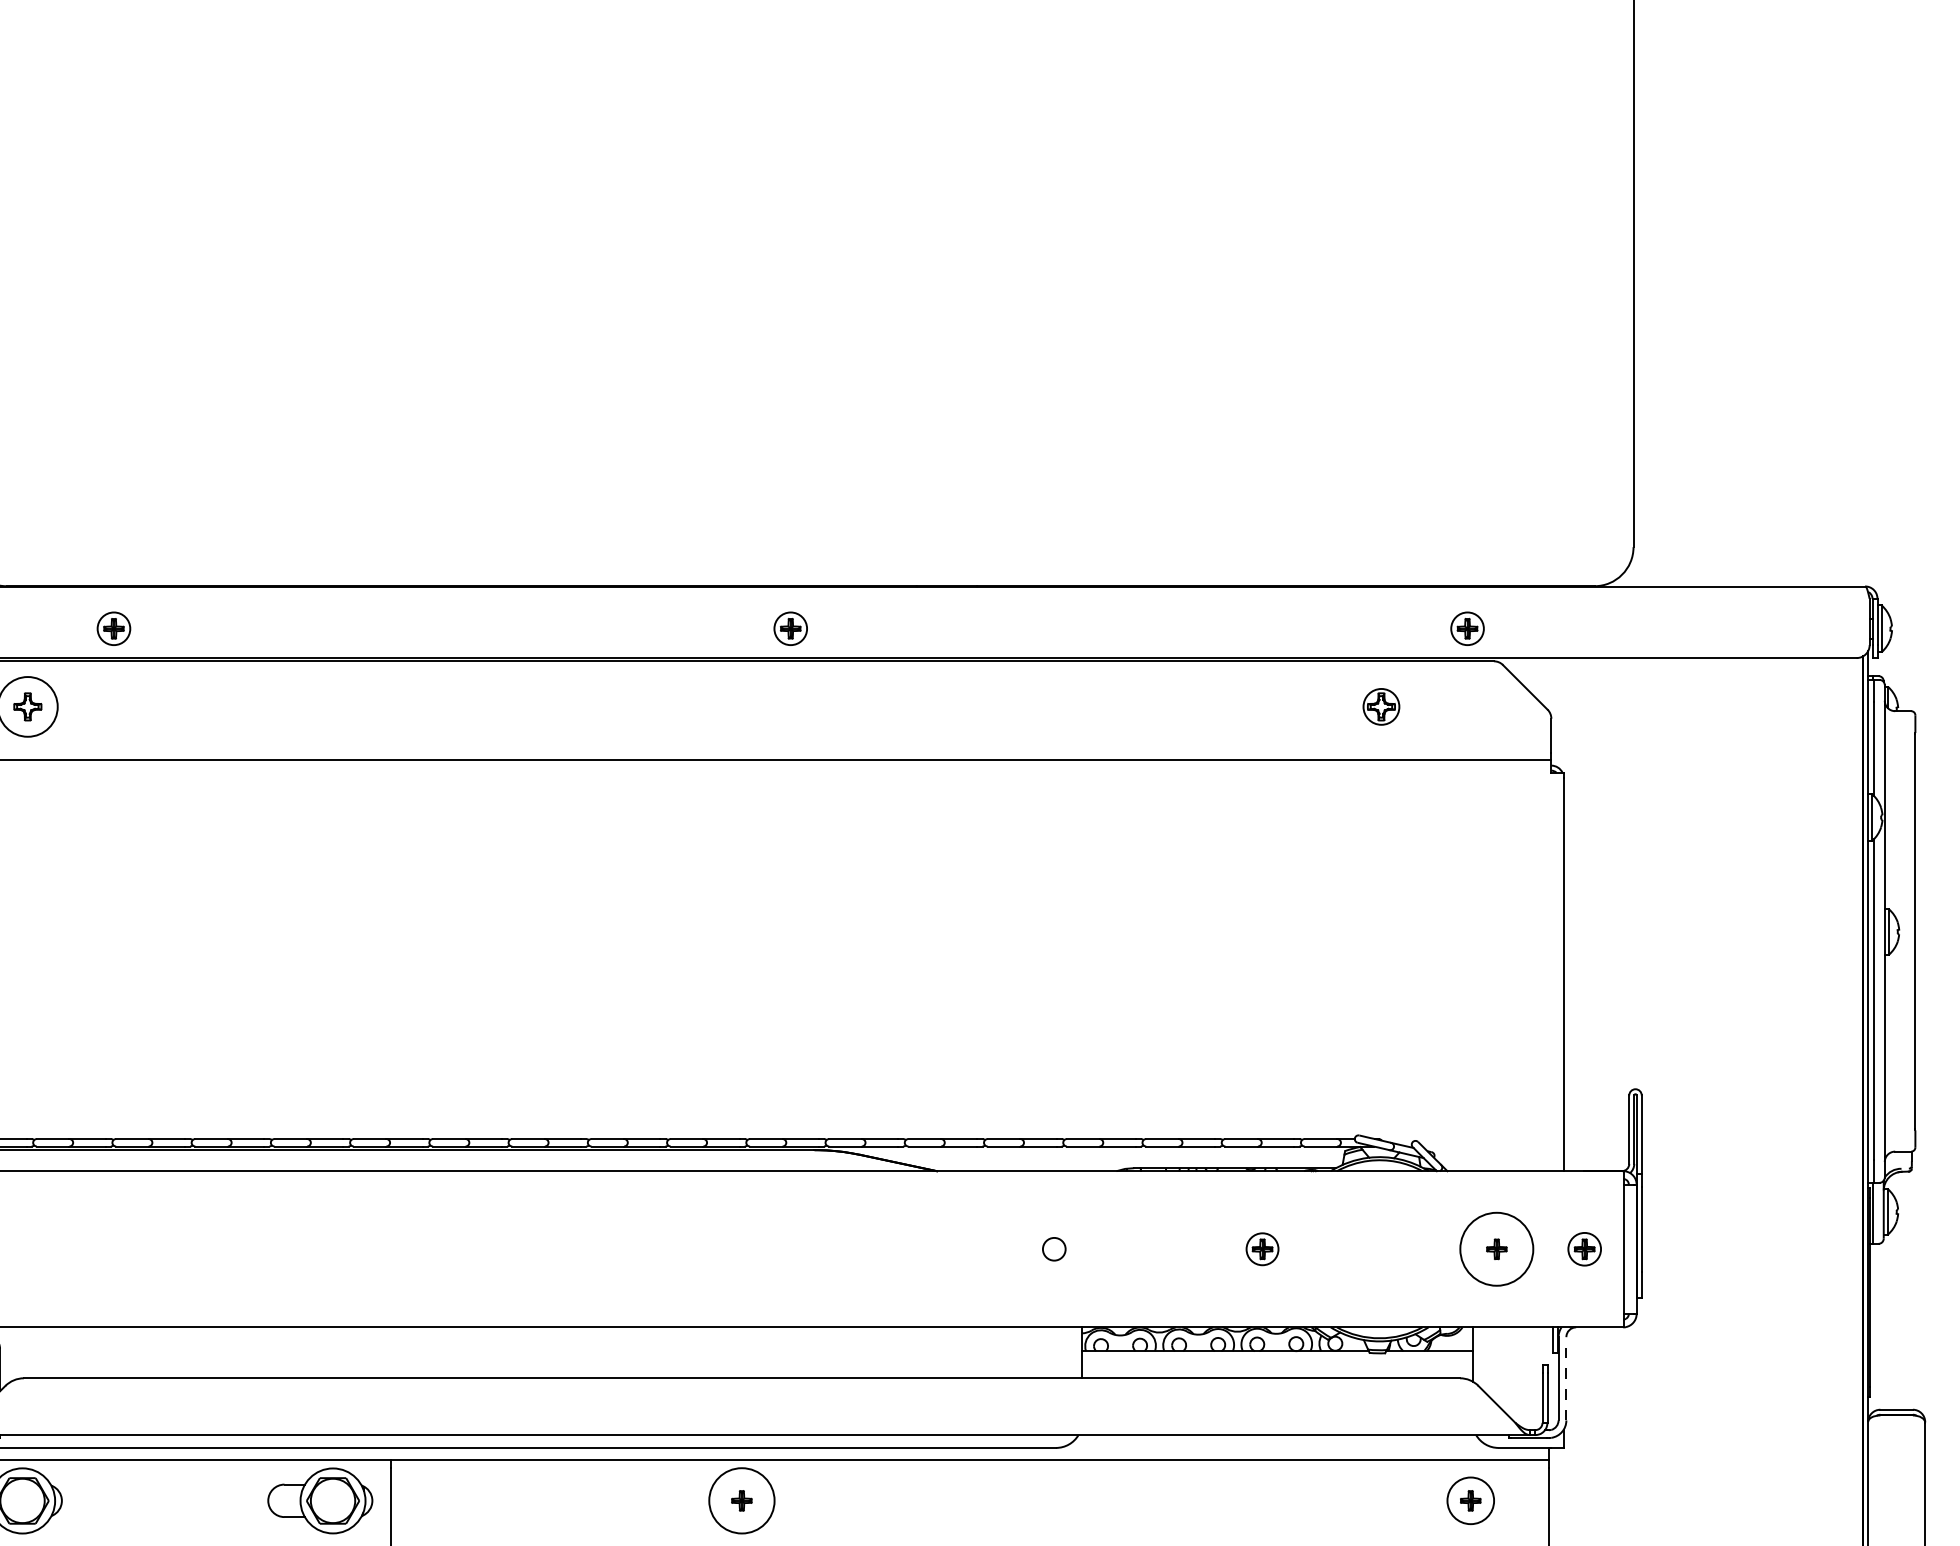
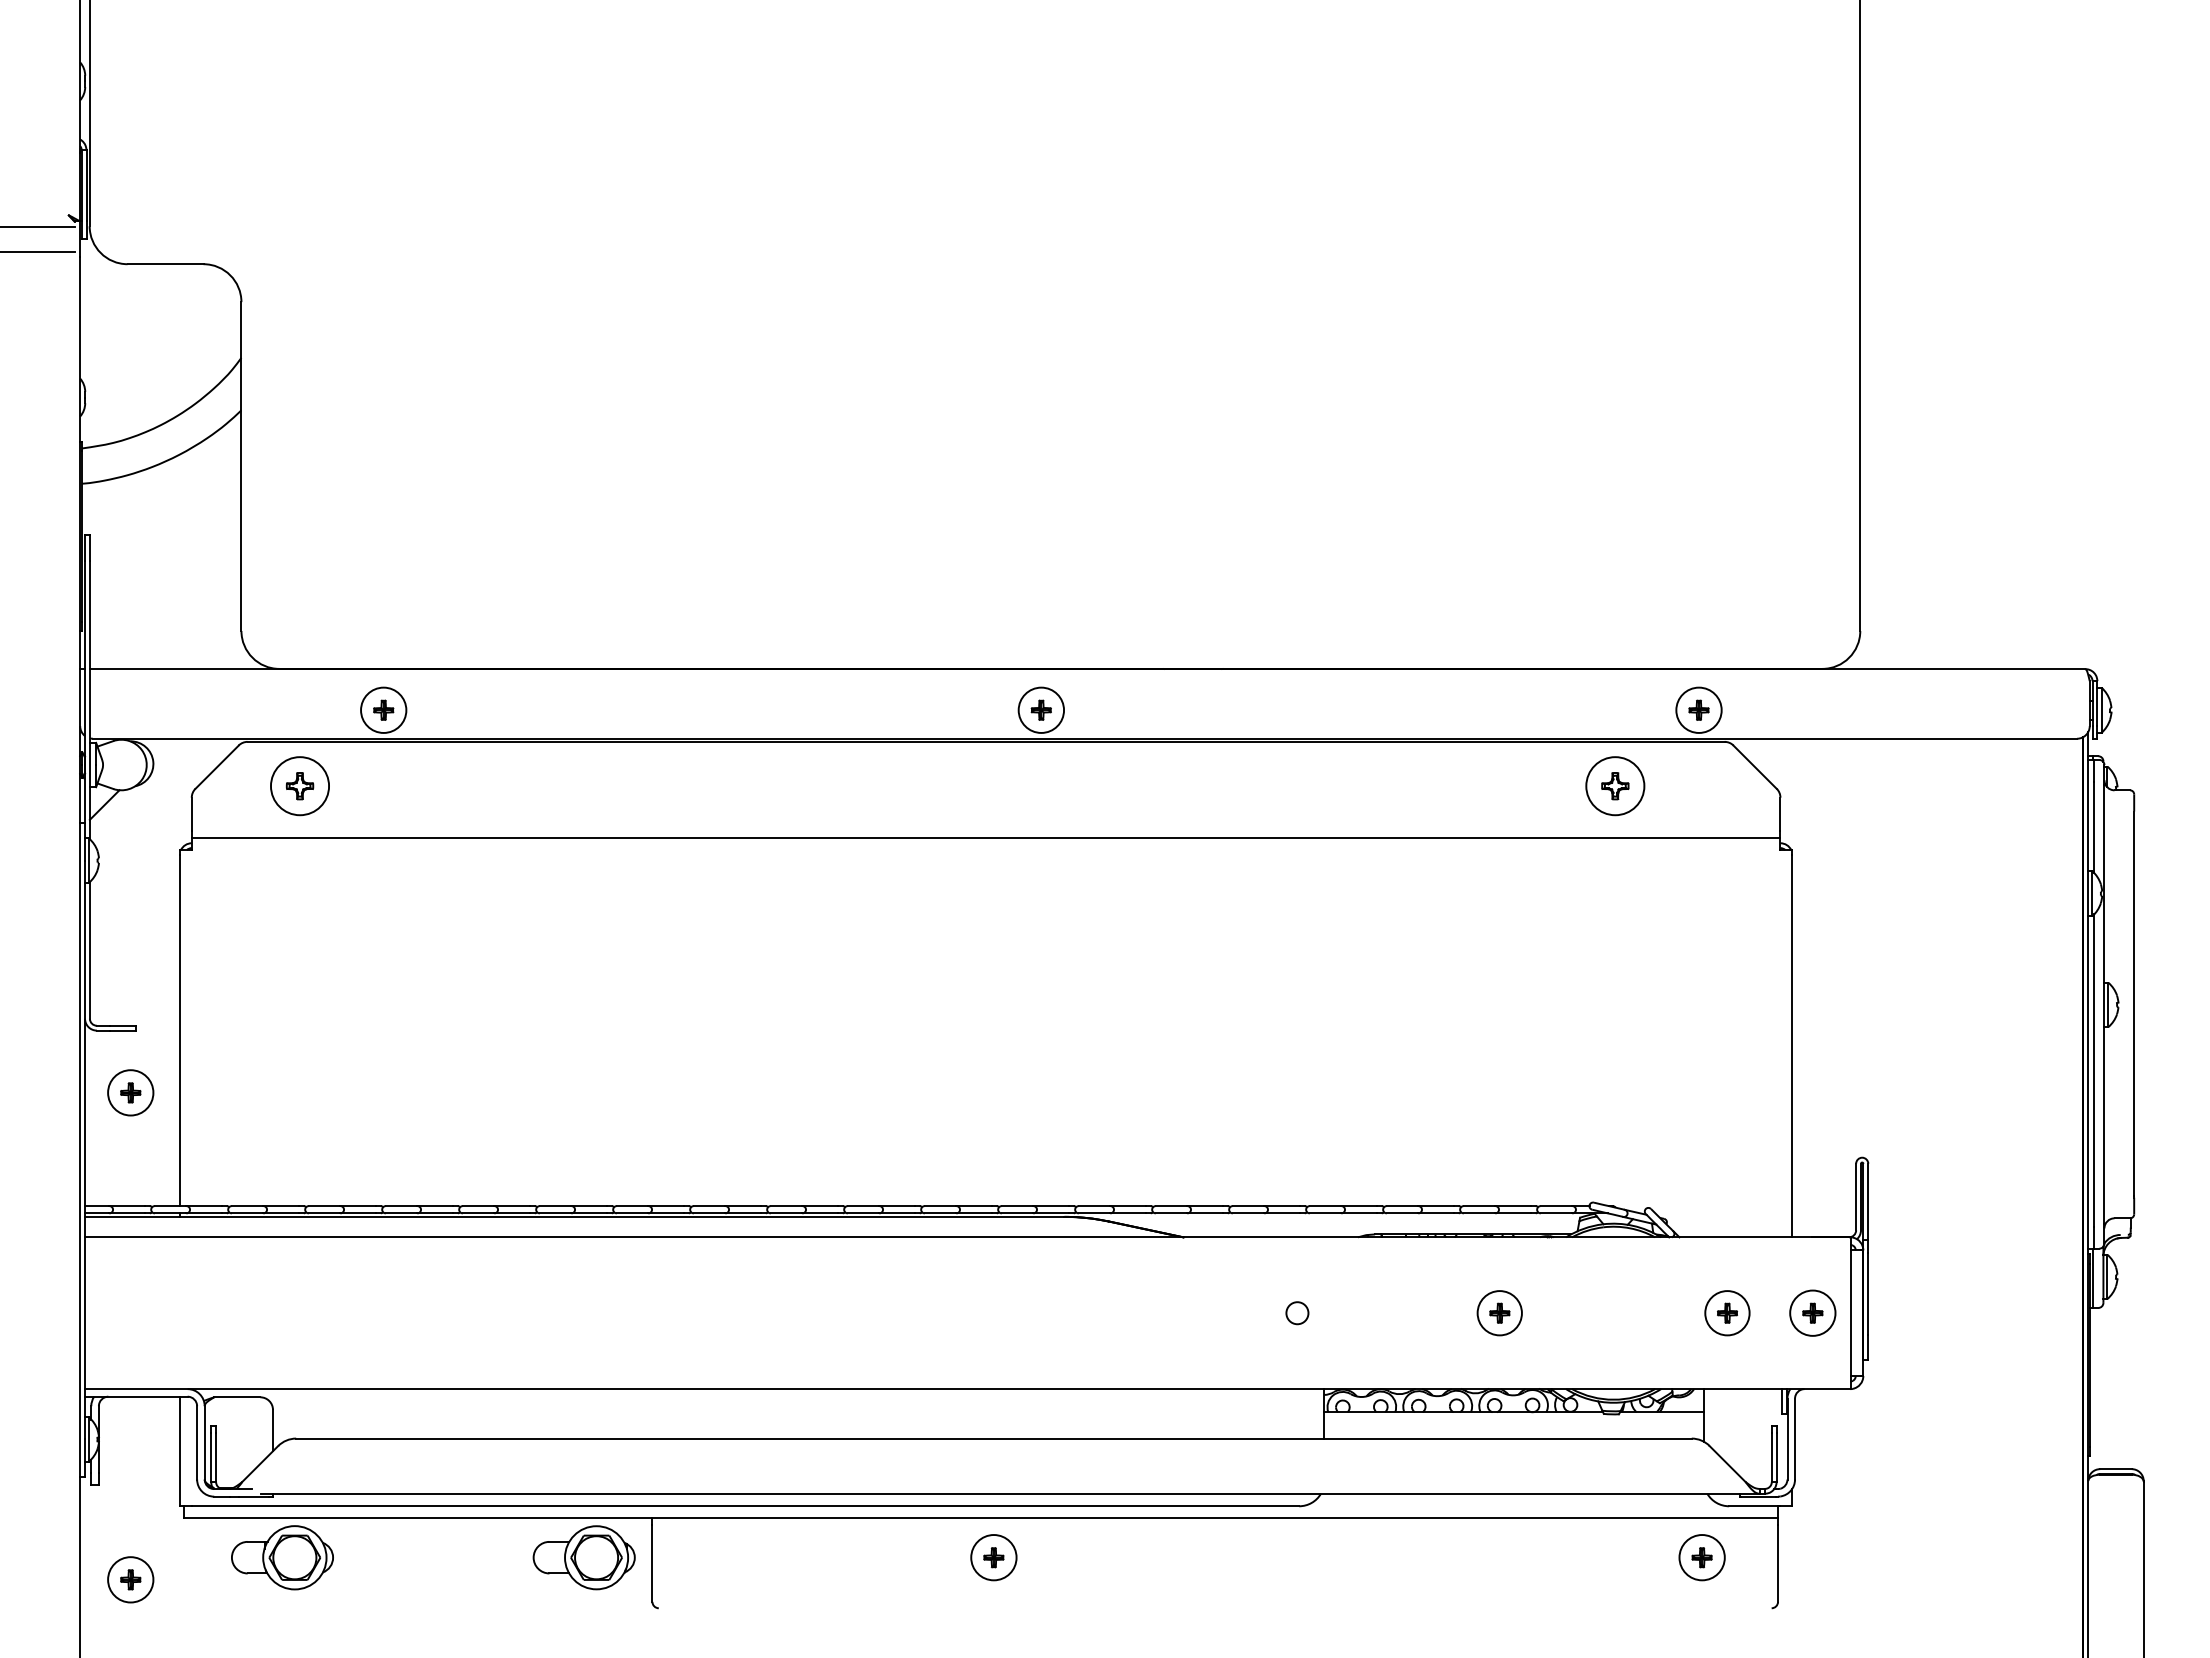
circle: (113, 627) -> (383, 709), size x1.43
circle: (790, 627) -> (1041, 709), size x1.43
circle: (1467, 627) -> (1698, 709), size x1.43
circle: (1381, 707) -> (1615, 786), size x1.67
circle: (1584, 1248) -> (1812, 1312), size x1.43
circle: (1262, 1249) -> (1499, 1313), size x1.43
circle: (1496, 1249) -> (1727, 1313), size x0.62
line: (1566, 1378) -> (1795, 1438), dashed -> solid
circle: (741, 1500) -> (993, 1557), size x0.71

